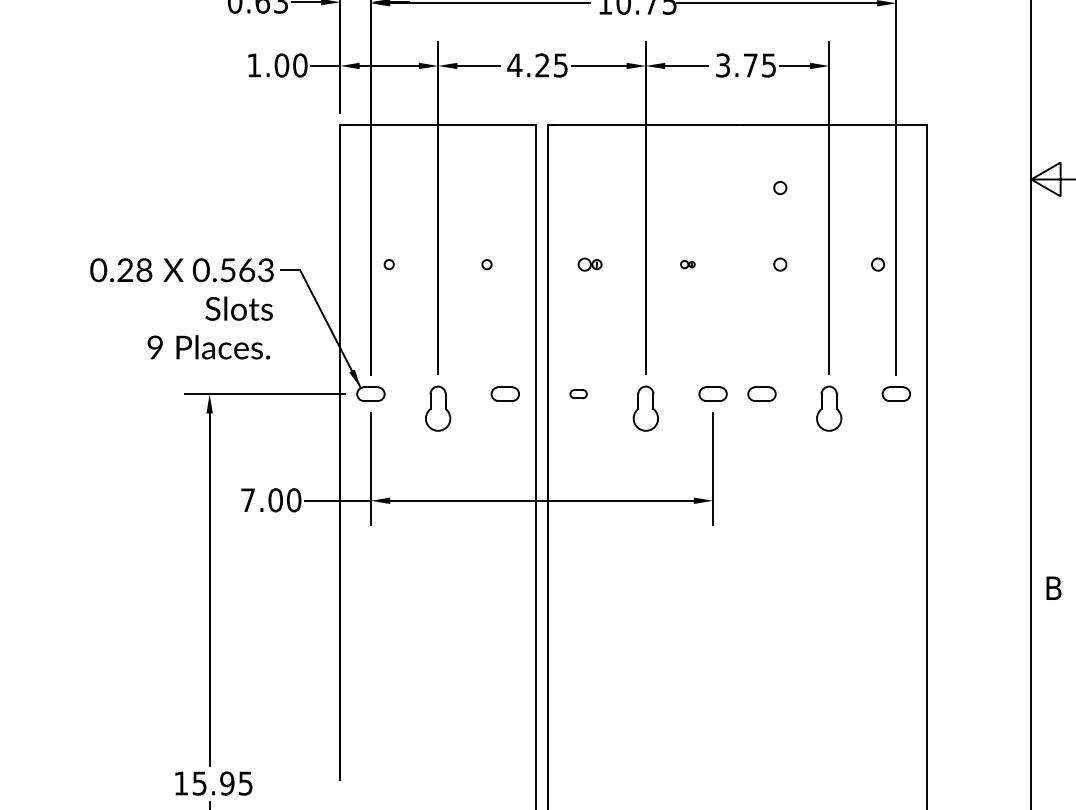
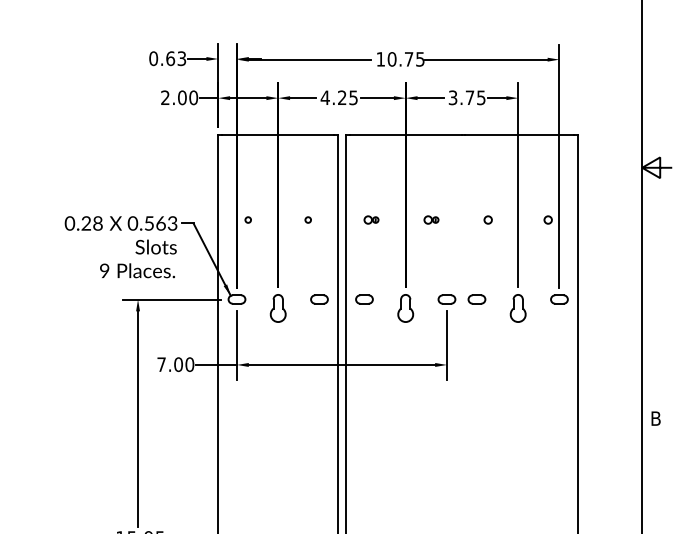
text: (254, 64) -> (165, 97), 1.00 -> 2.00
circle: (779, 187) -> (487, 172), removed
part: (687, 263) -> (431, 219), size x1.67
part: (578, 394) -> (364, 299), size x1.67

